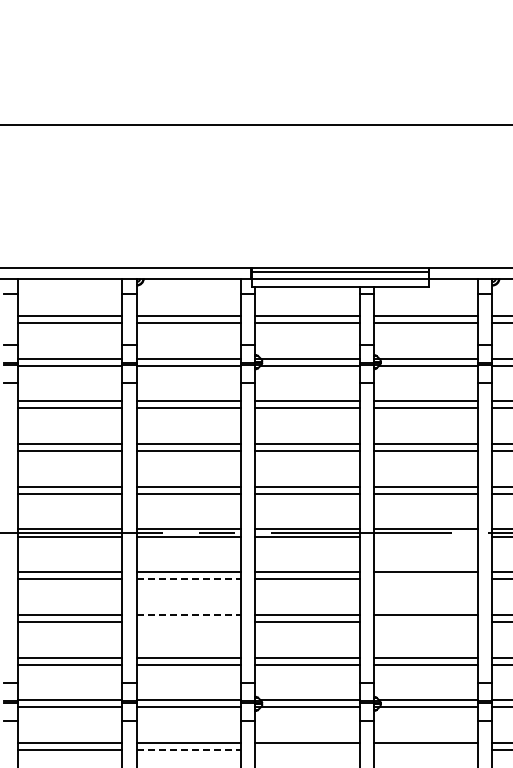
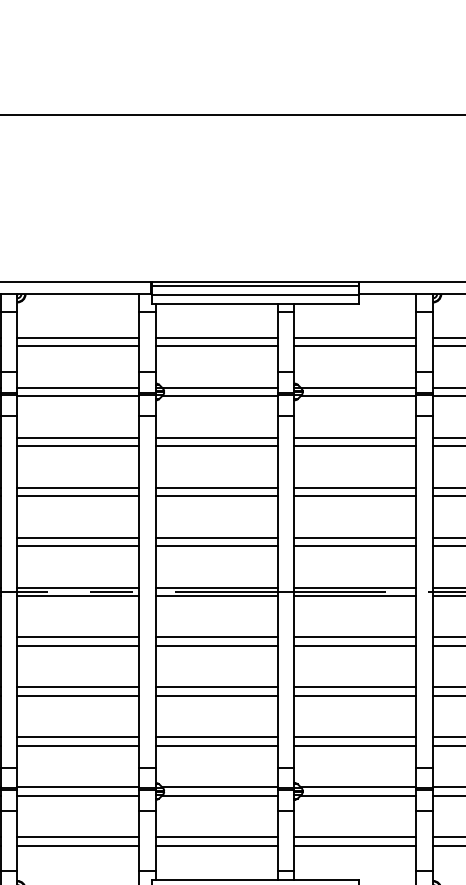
line: (425, 536) -> (354, 595), added
line: (189, 579) -> (78, 646), dashed -> solid
line: (425, 579) -> (354, 646), added
line: (189, 614) -> (78, 686), dashed -> solid
line: (188, 622) -> (77, 696), added
line: (425, 622) -> (354, 696), added
line: (189, 750) -> (78, 845), dashed -> solid
line: (307, 750) -> (216, 845), added
line: (425, 750) -> (354, 845), added

